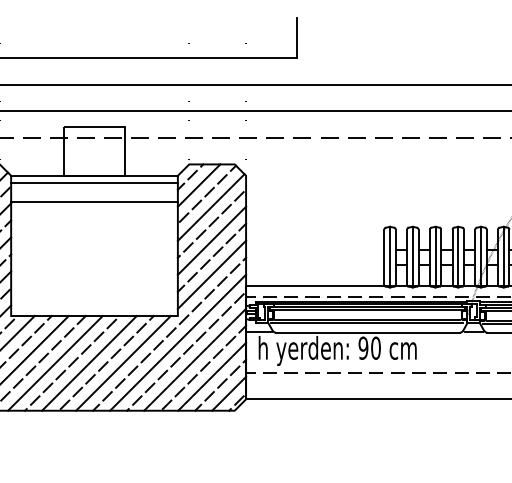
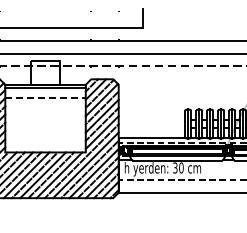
line: (96, 202) -> (46, 97), solid -> dashed
text: (363, 347) -> (175, 167), 90 -> 30

